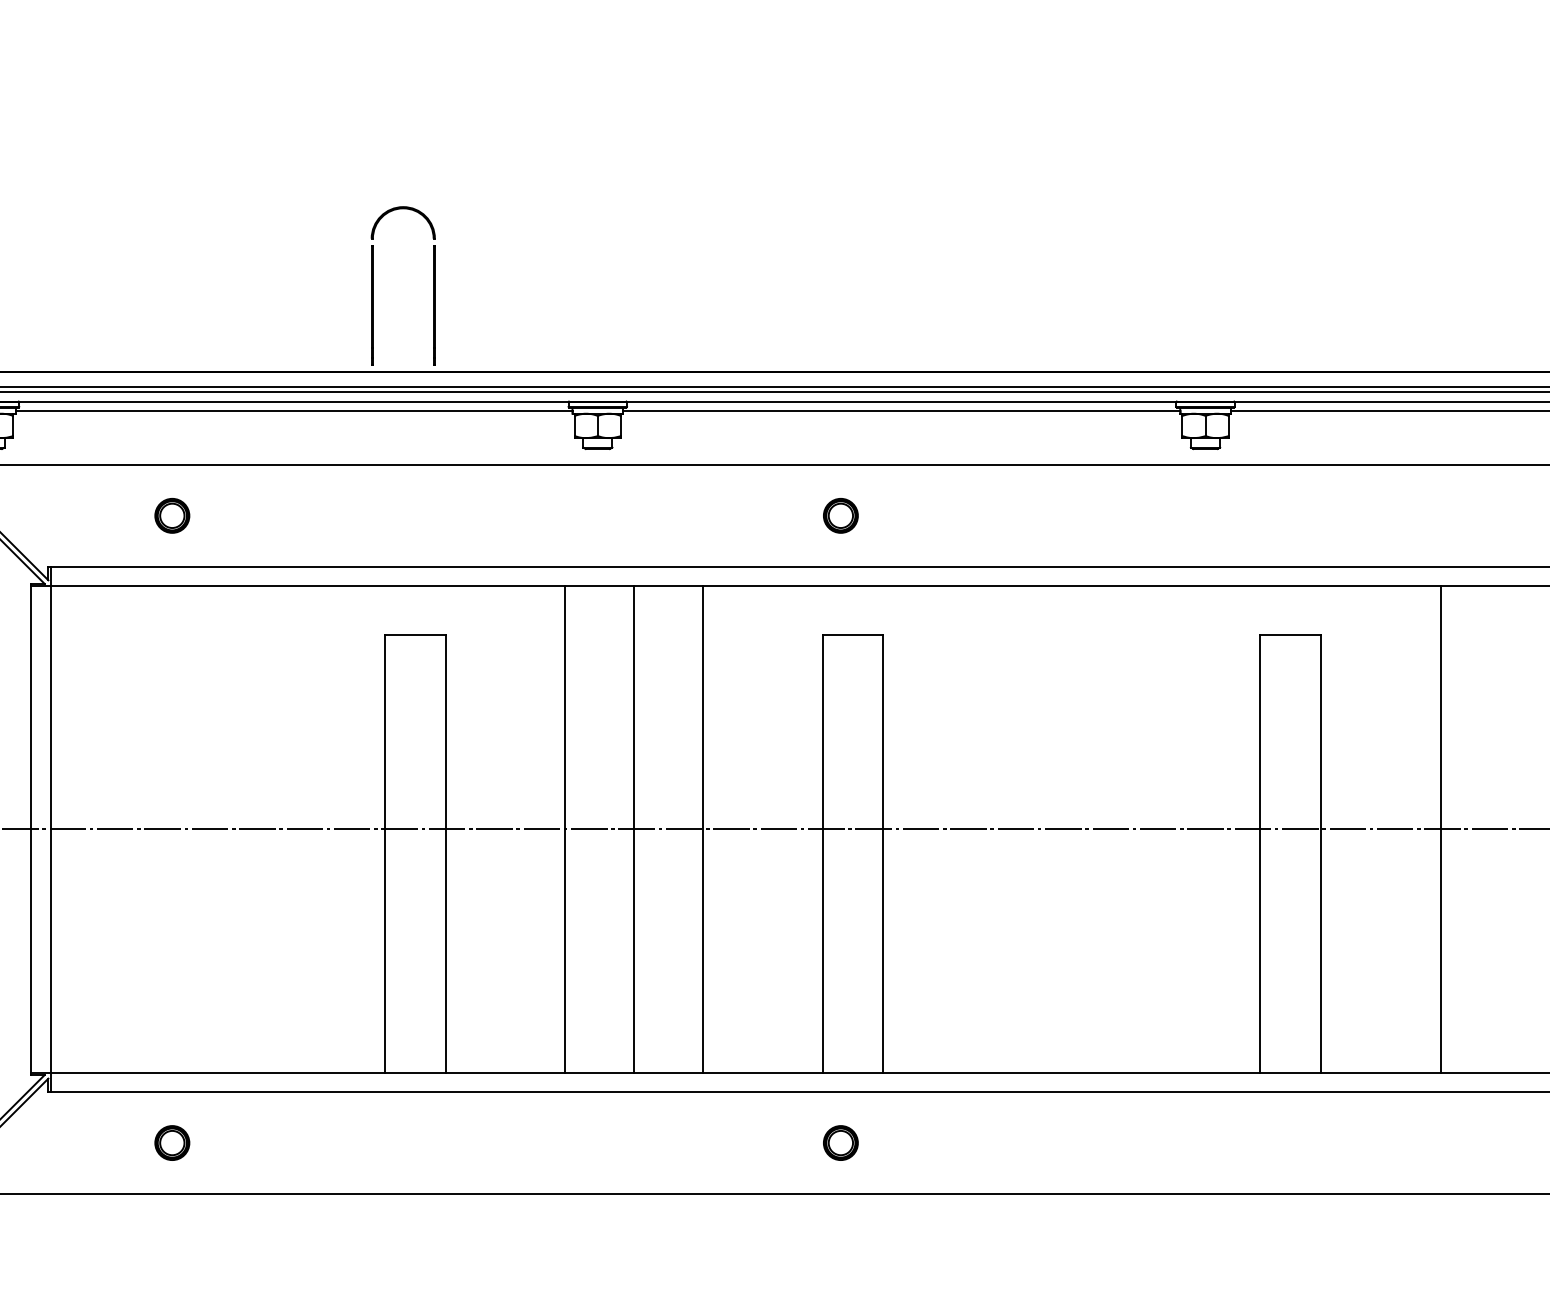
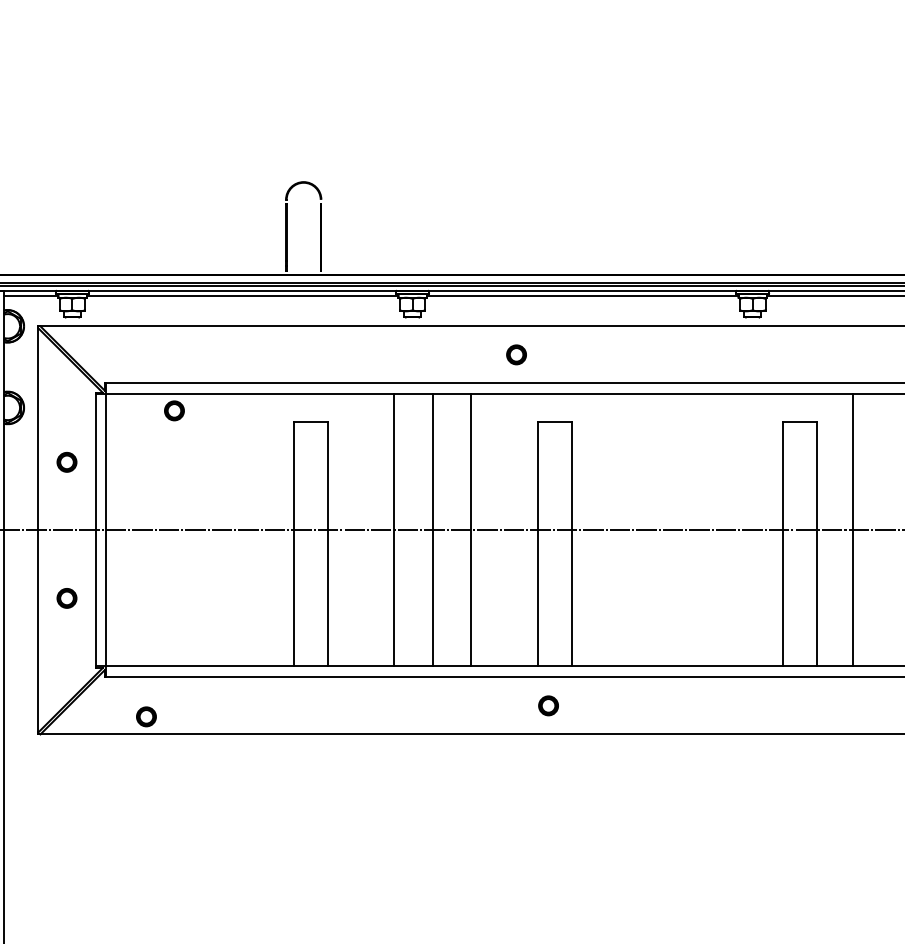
part: (172, 515) -> (174, 410), moved
part: (840, 515) -> (516, 354), moved
line: (1441, 829) -> (853, 530), moved
part: (172, 1142) -> (146, 716), moved

